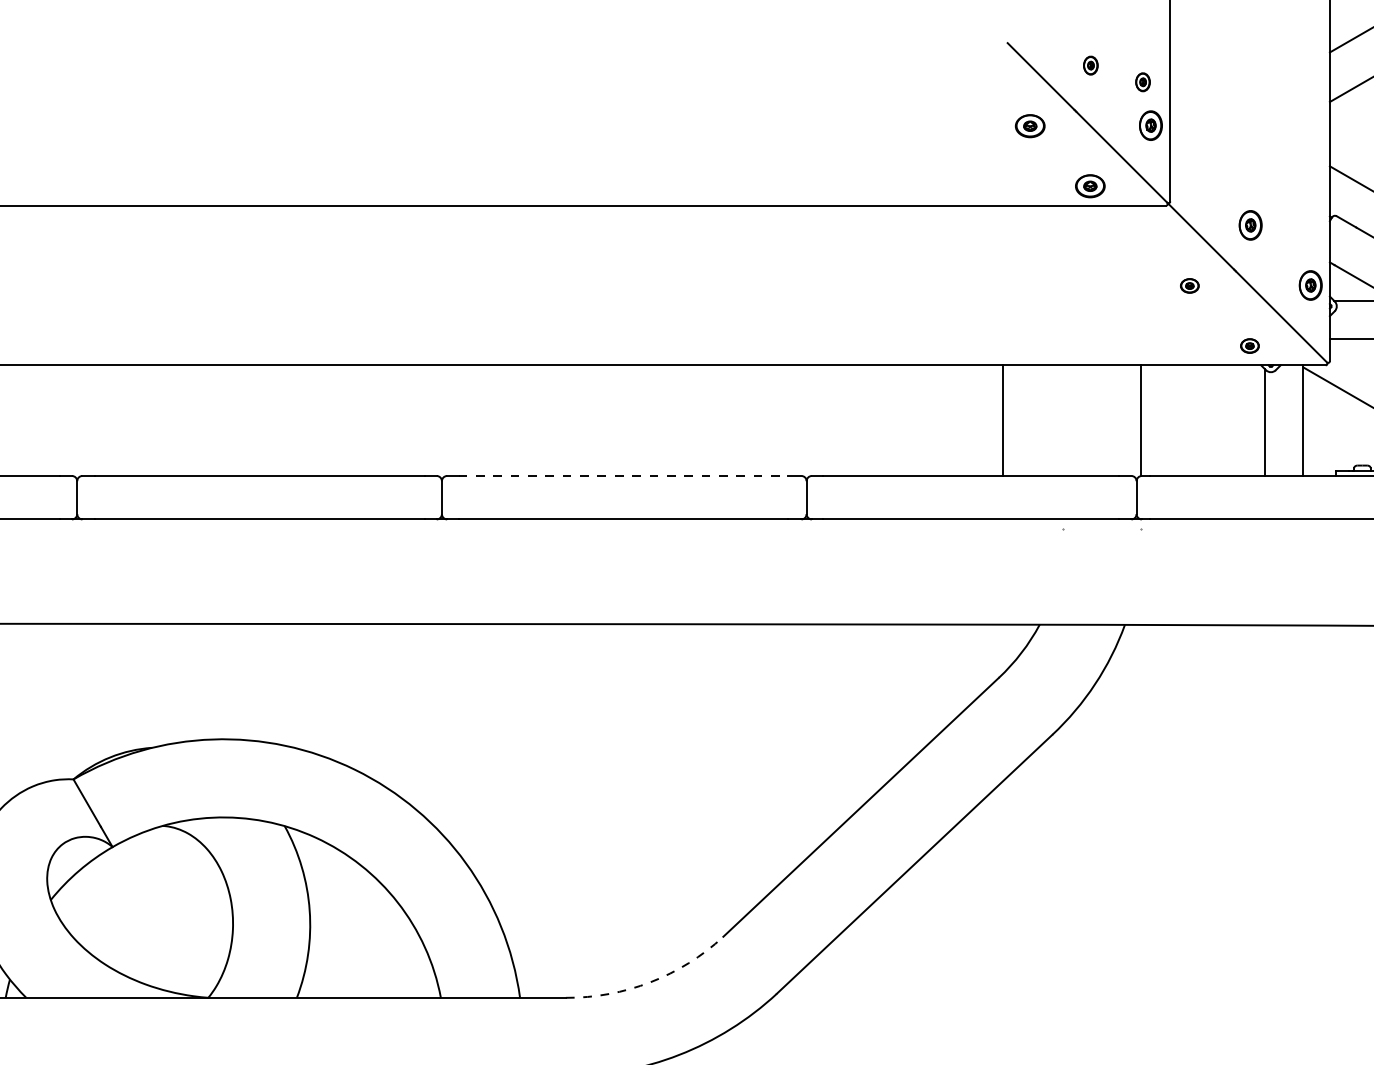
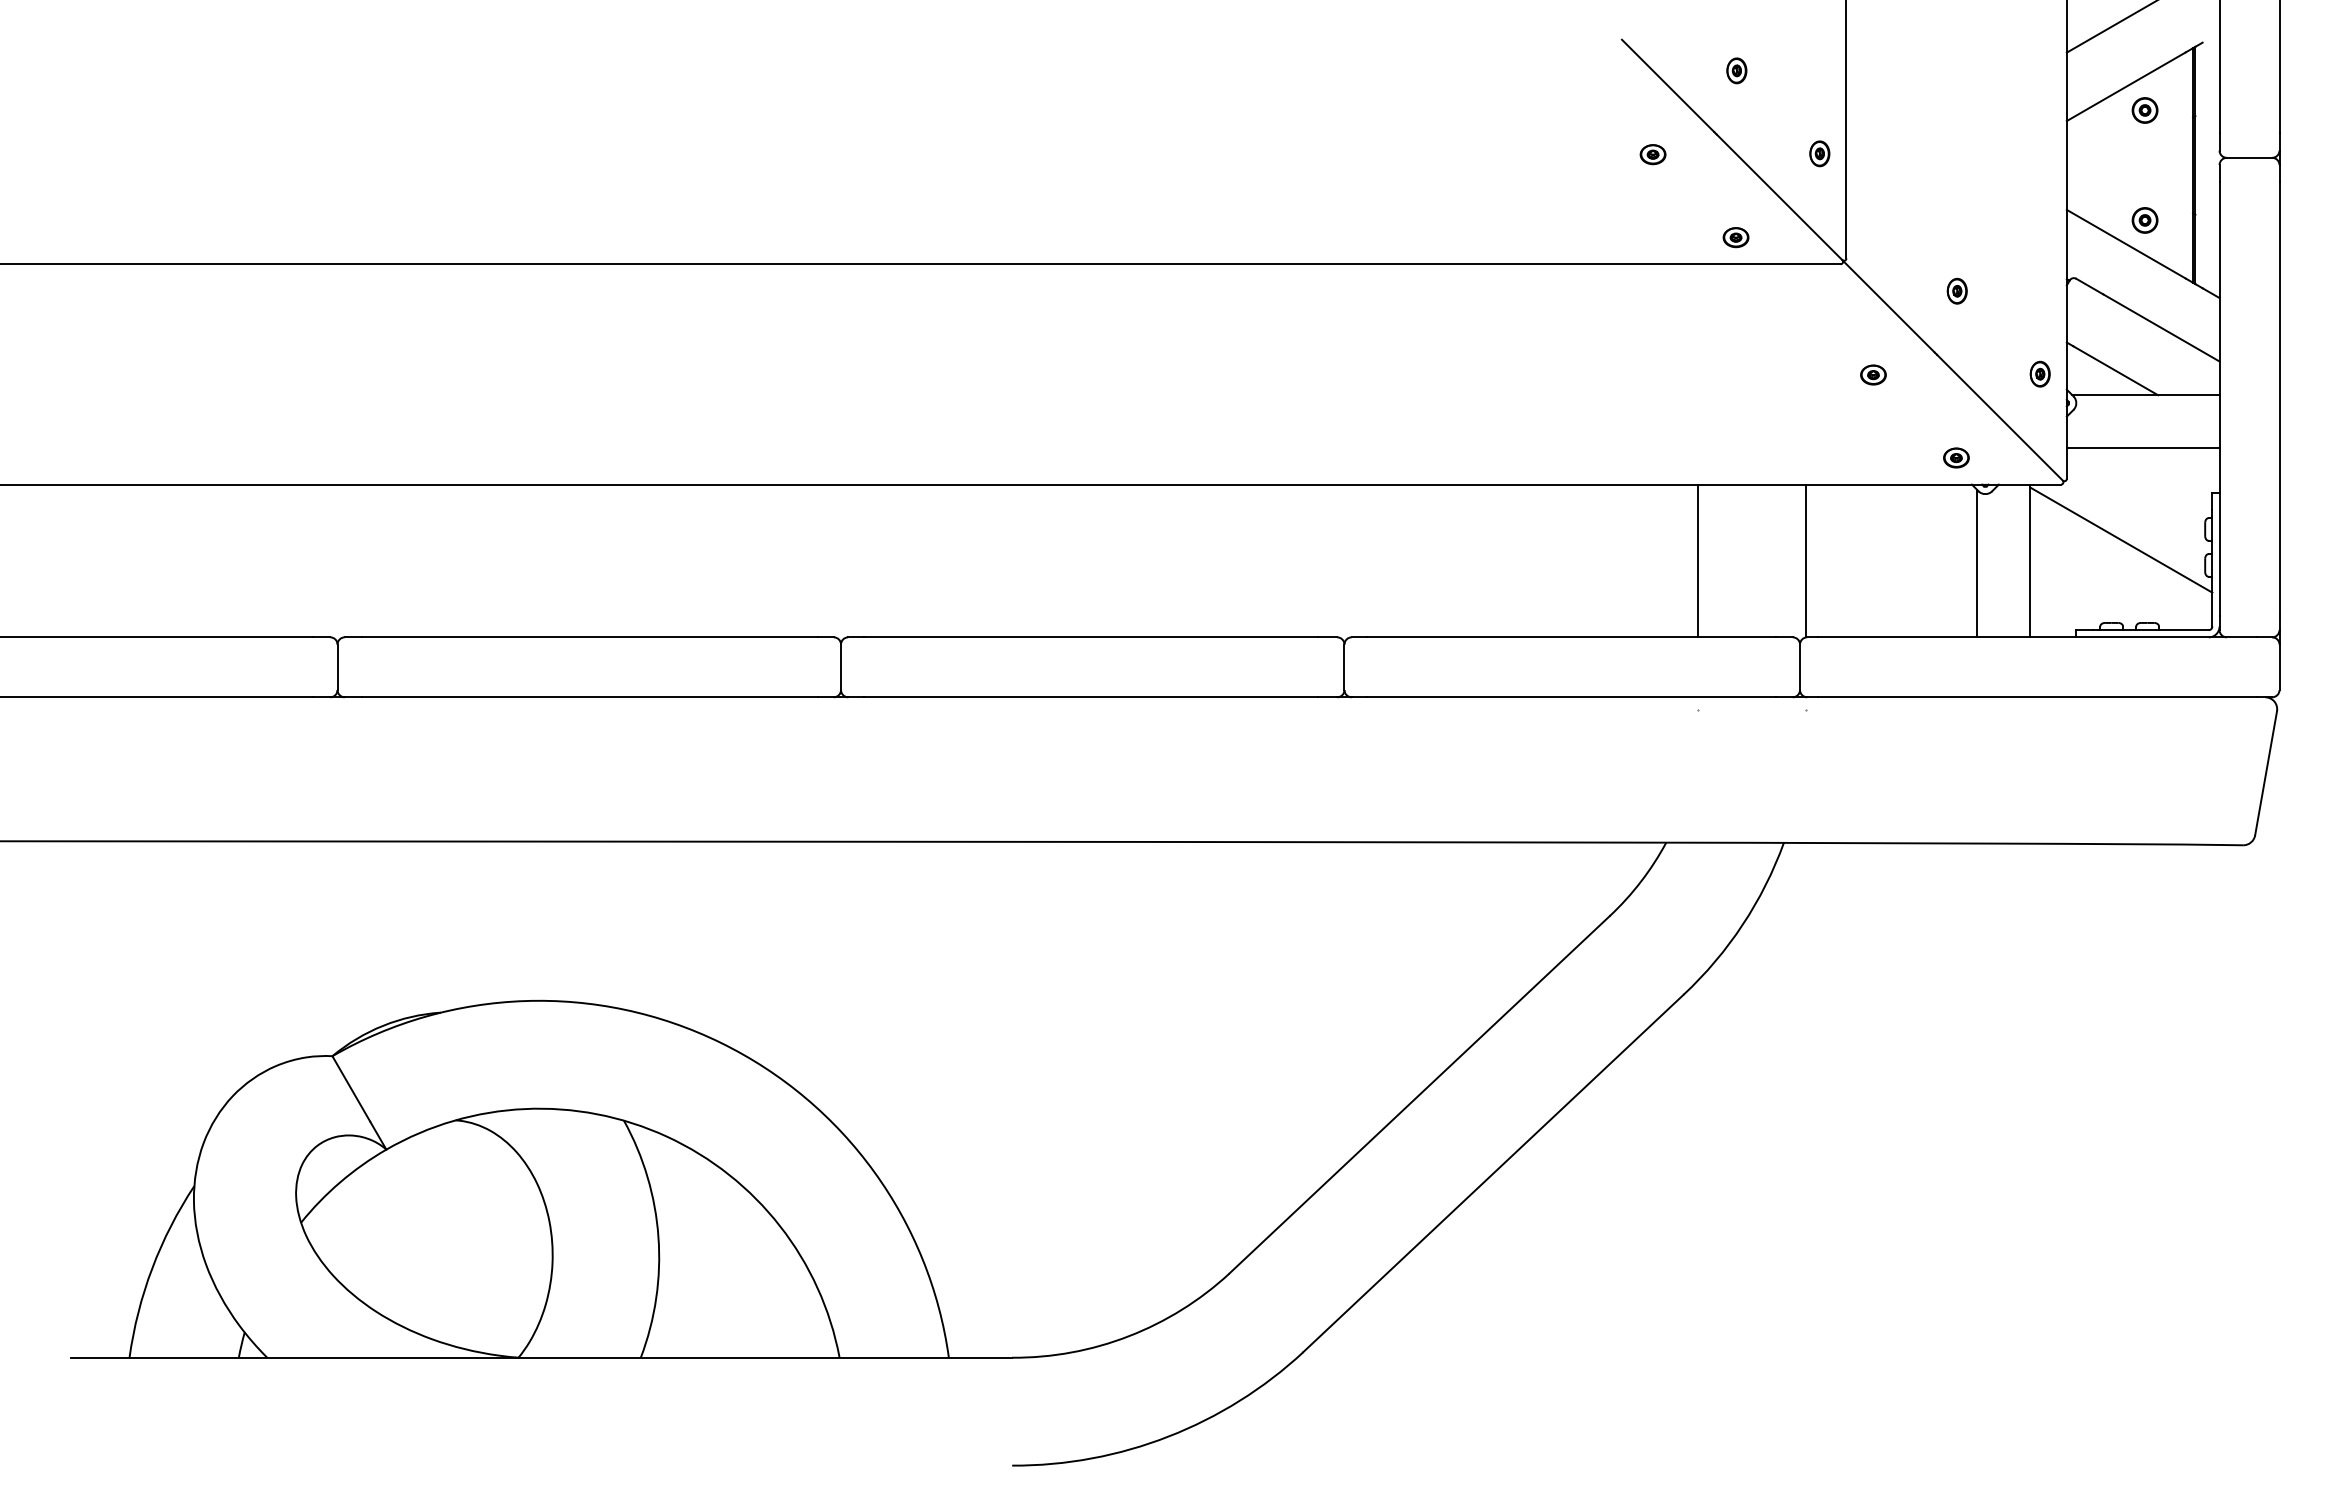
part: (1142, 82) -> (1808, 93), removed
part: (1150, 125) -> (1819, 153), size x0.62
part: (1029, 126) -> (1652, 154), size x0.62
part: (1089, 186) -> (1735, 237), size x0.62
part: (1249, 224) -> (1956, 290), size x0.62
part: (1310, 284) -> (2039, 373), size x0.62
line: (1003, 420) -> (1698, 560), moved
line: (623, 476) -> (1091, 637), dashed -> solid
arc: (650, 982) -> (1128, 1336), dashed -> solid

